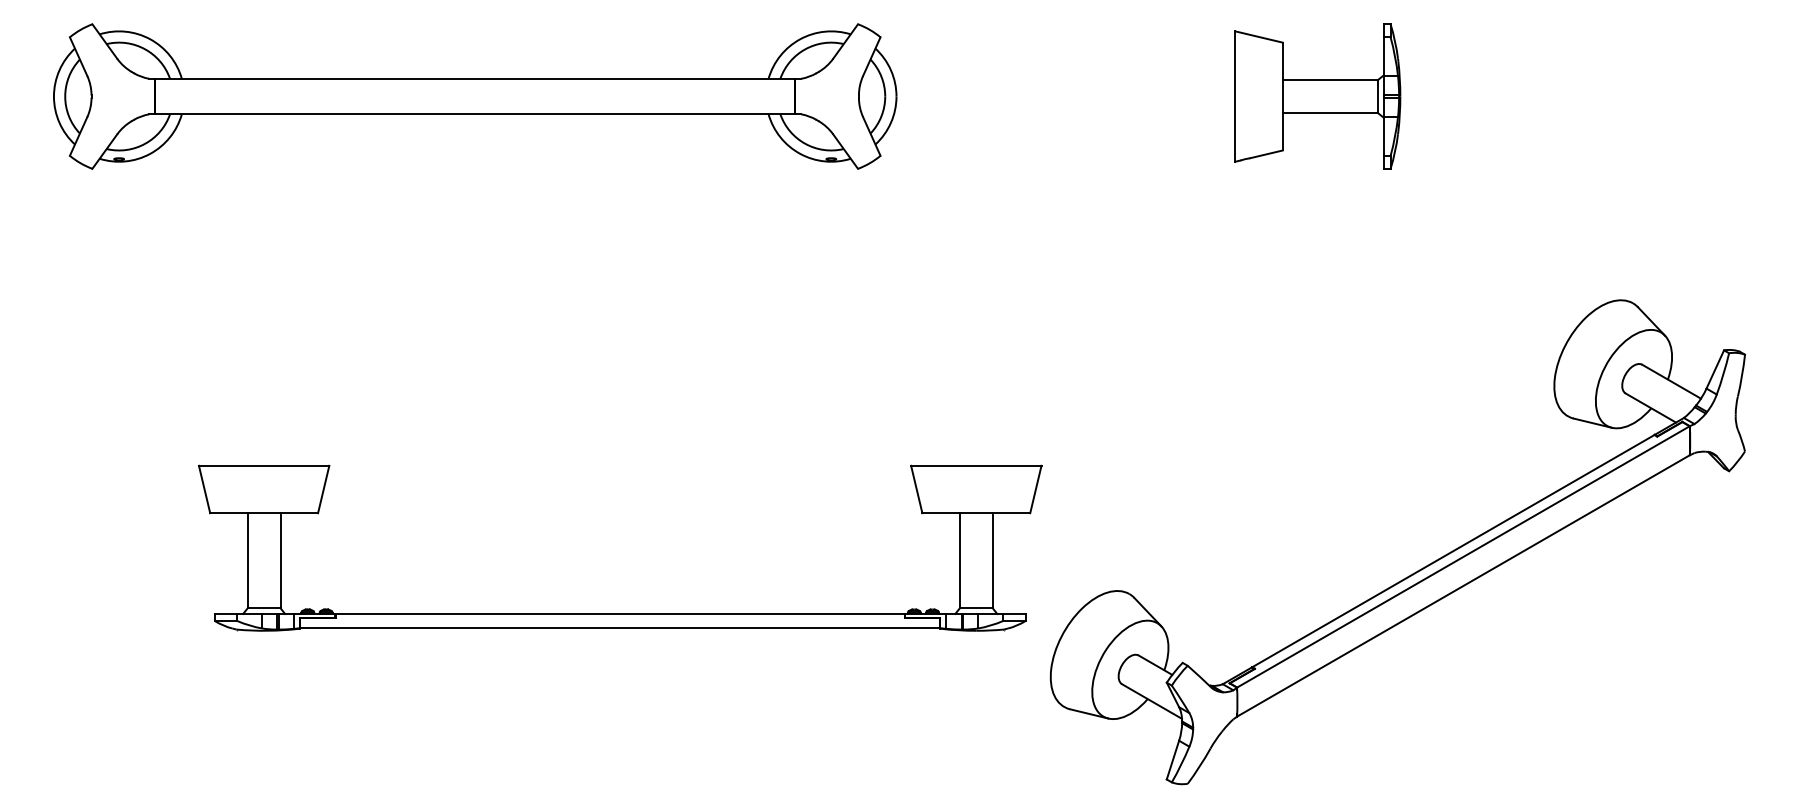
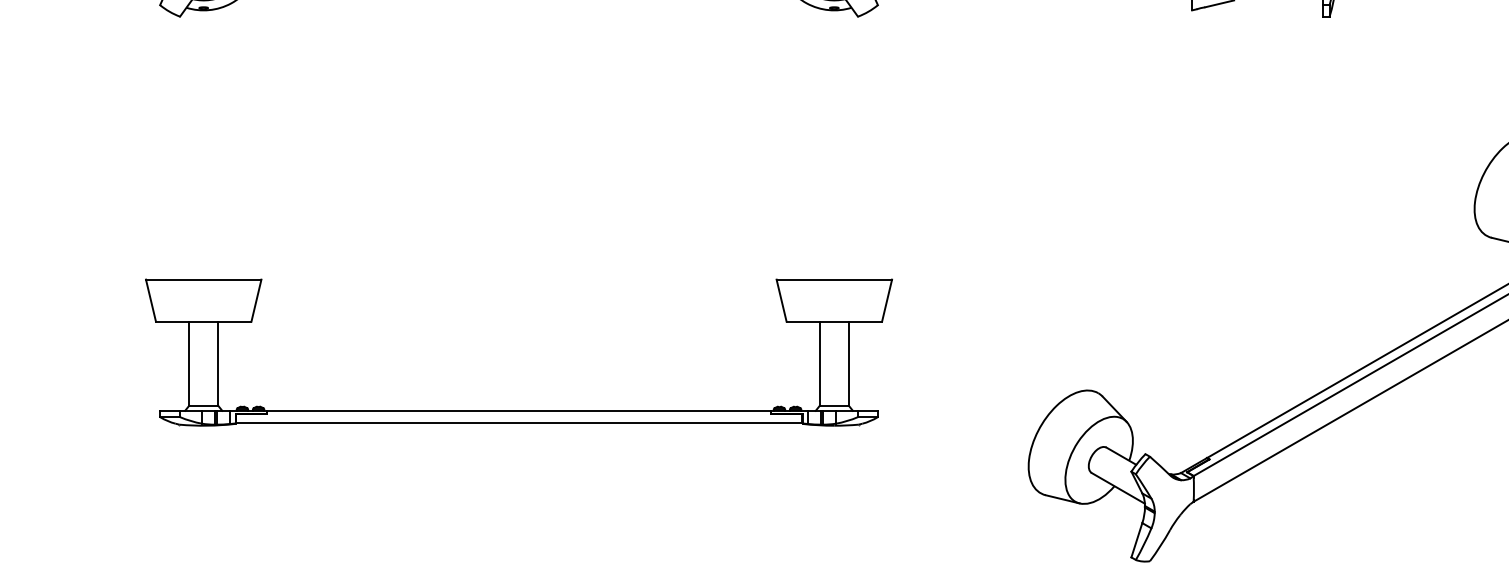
part: (620, 613) -> (519, 410), moved

